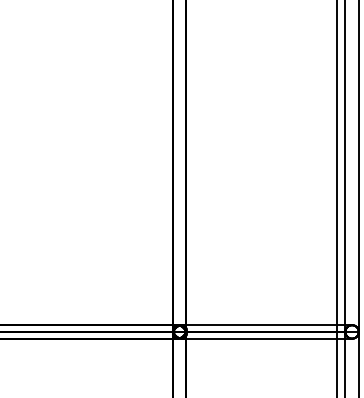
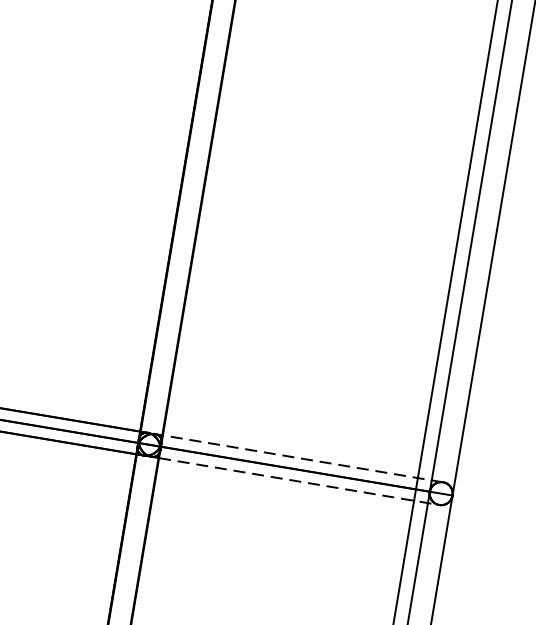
line: (269, 325) -> (303, 459), solid -> dashed
line: (269, 338) -> (299, 481), solid -> dashed

